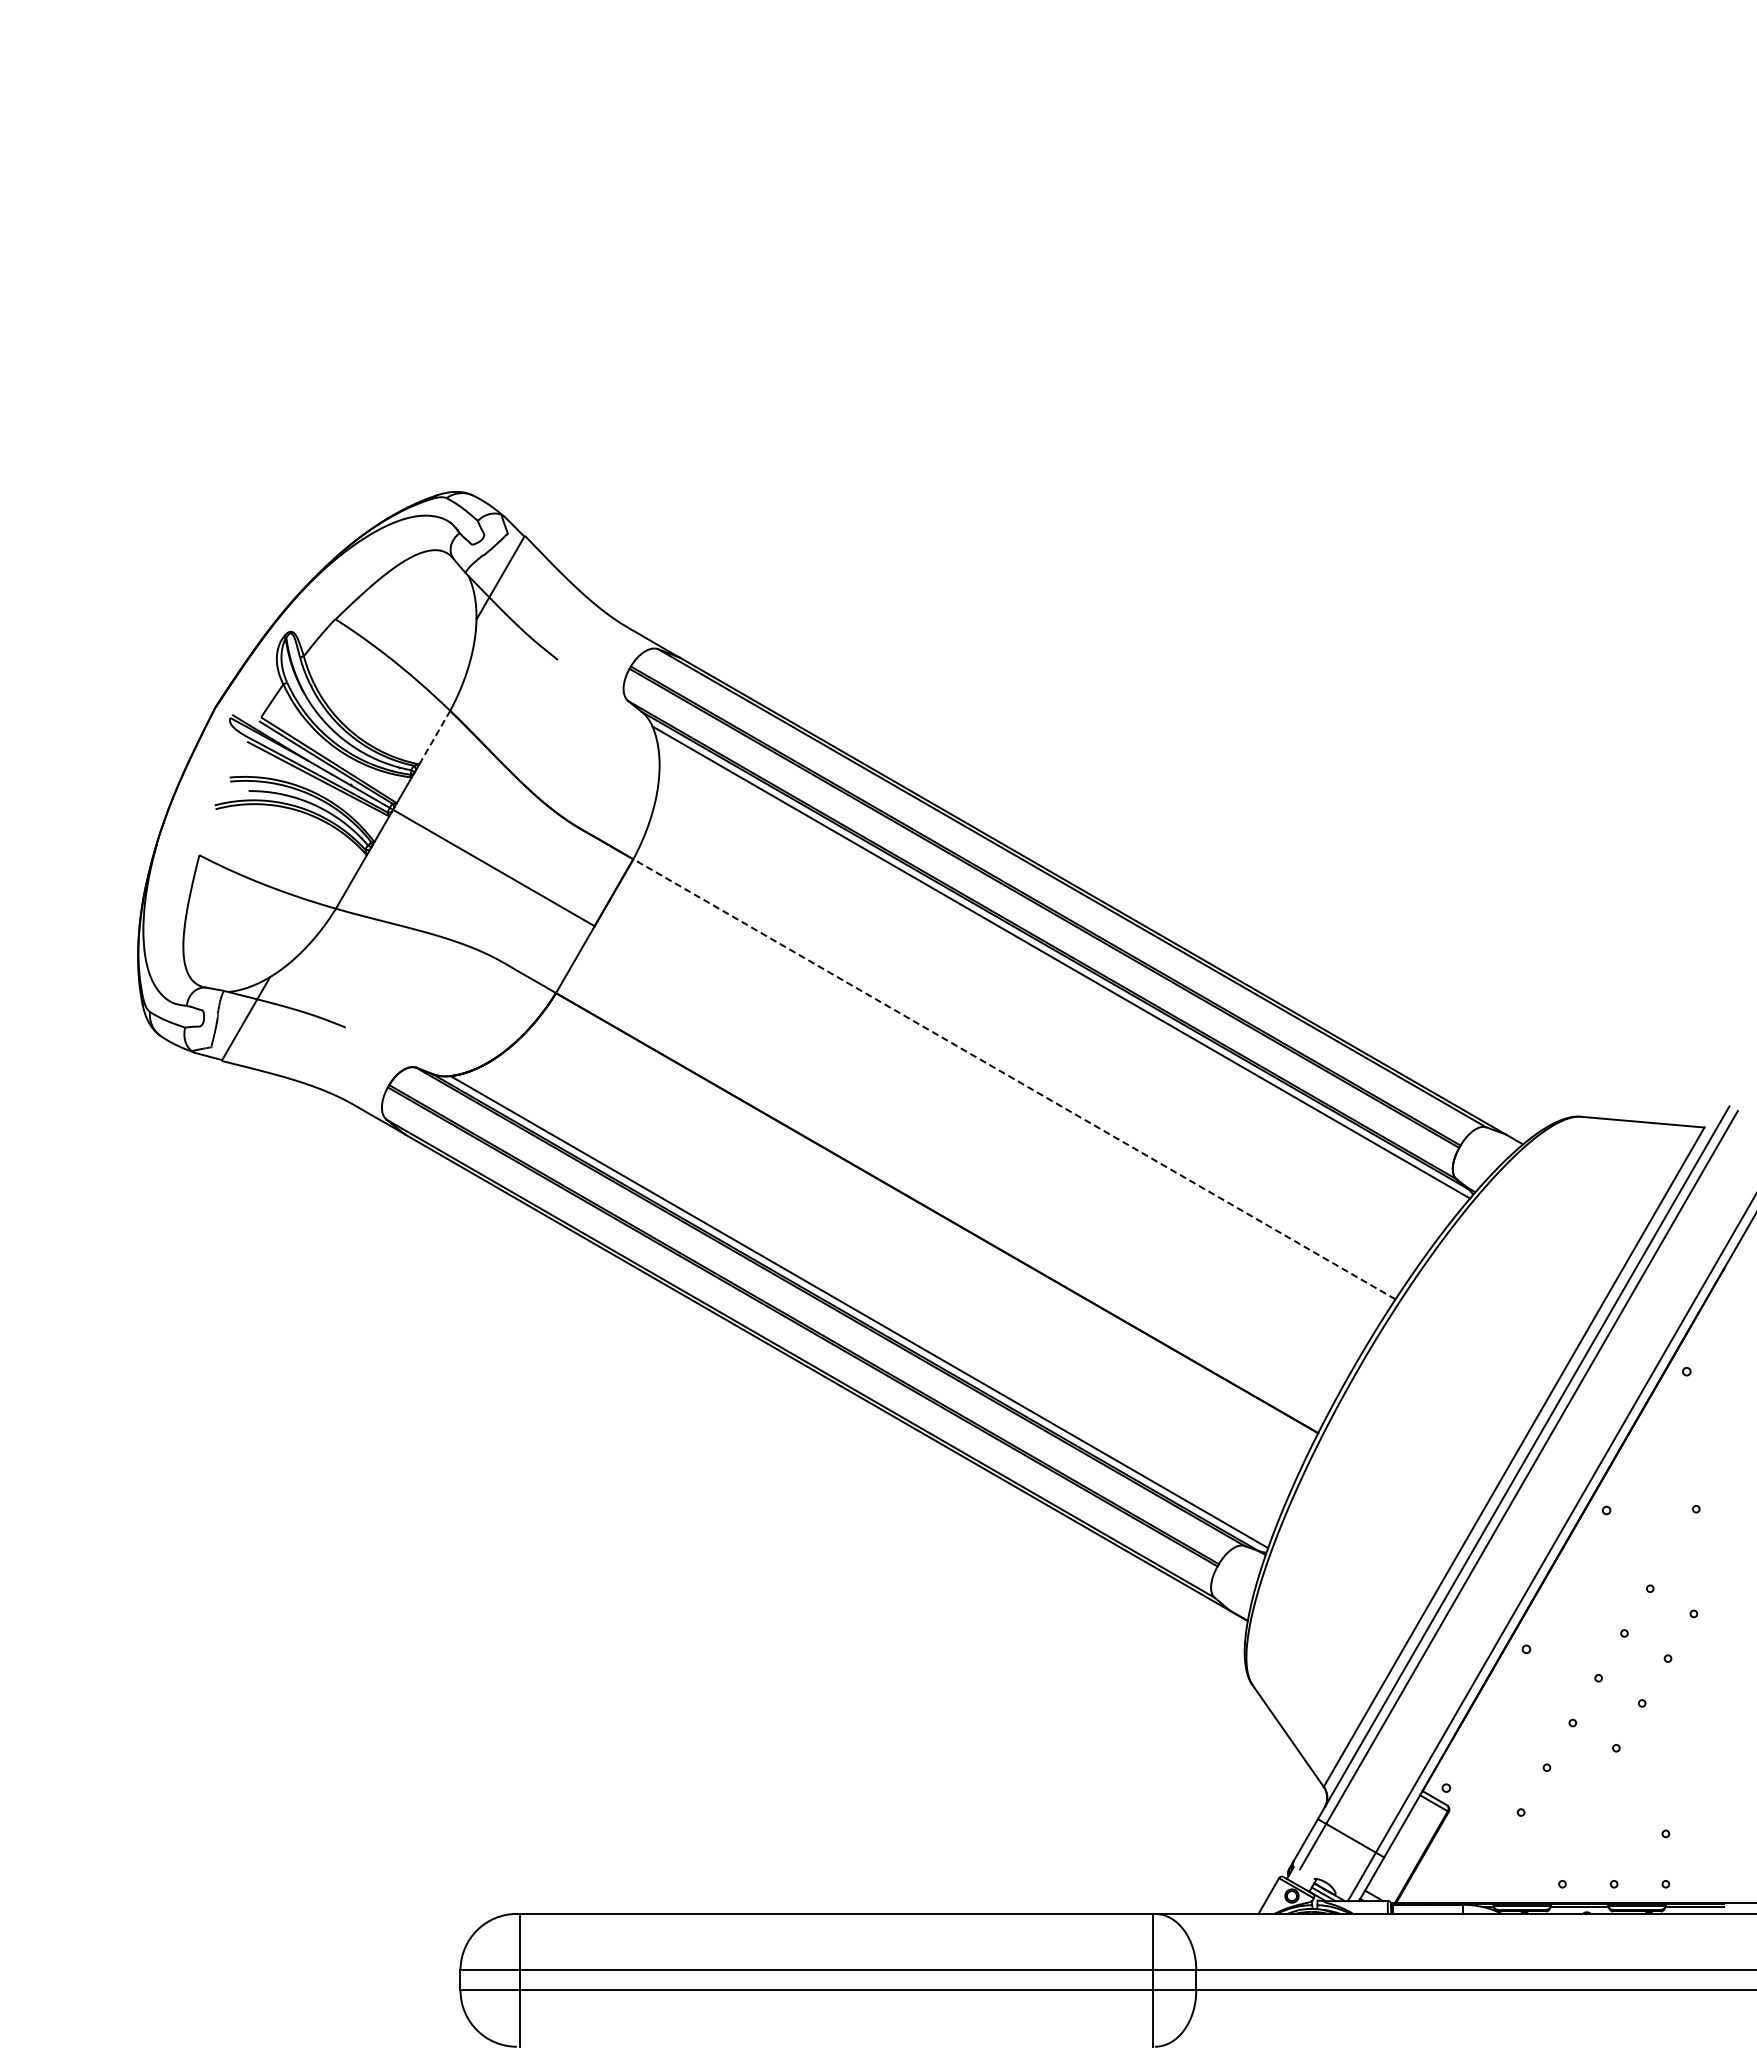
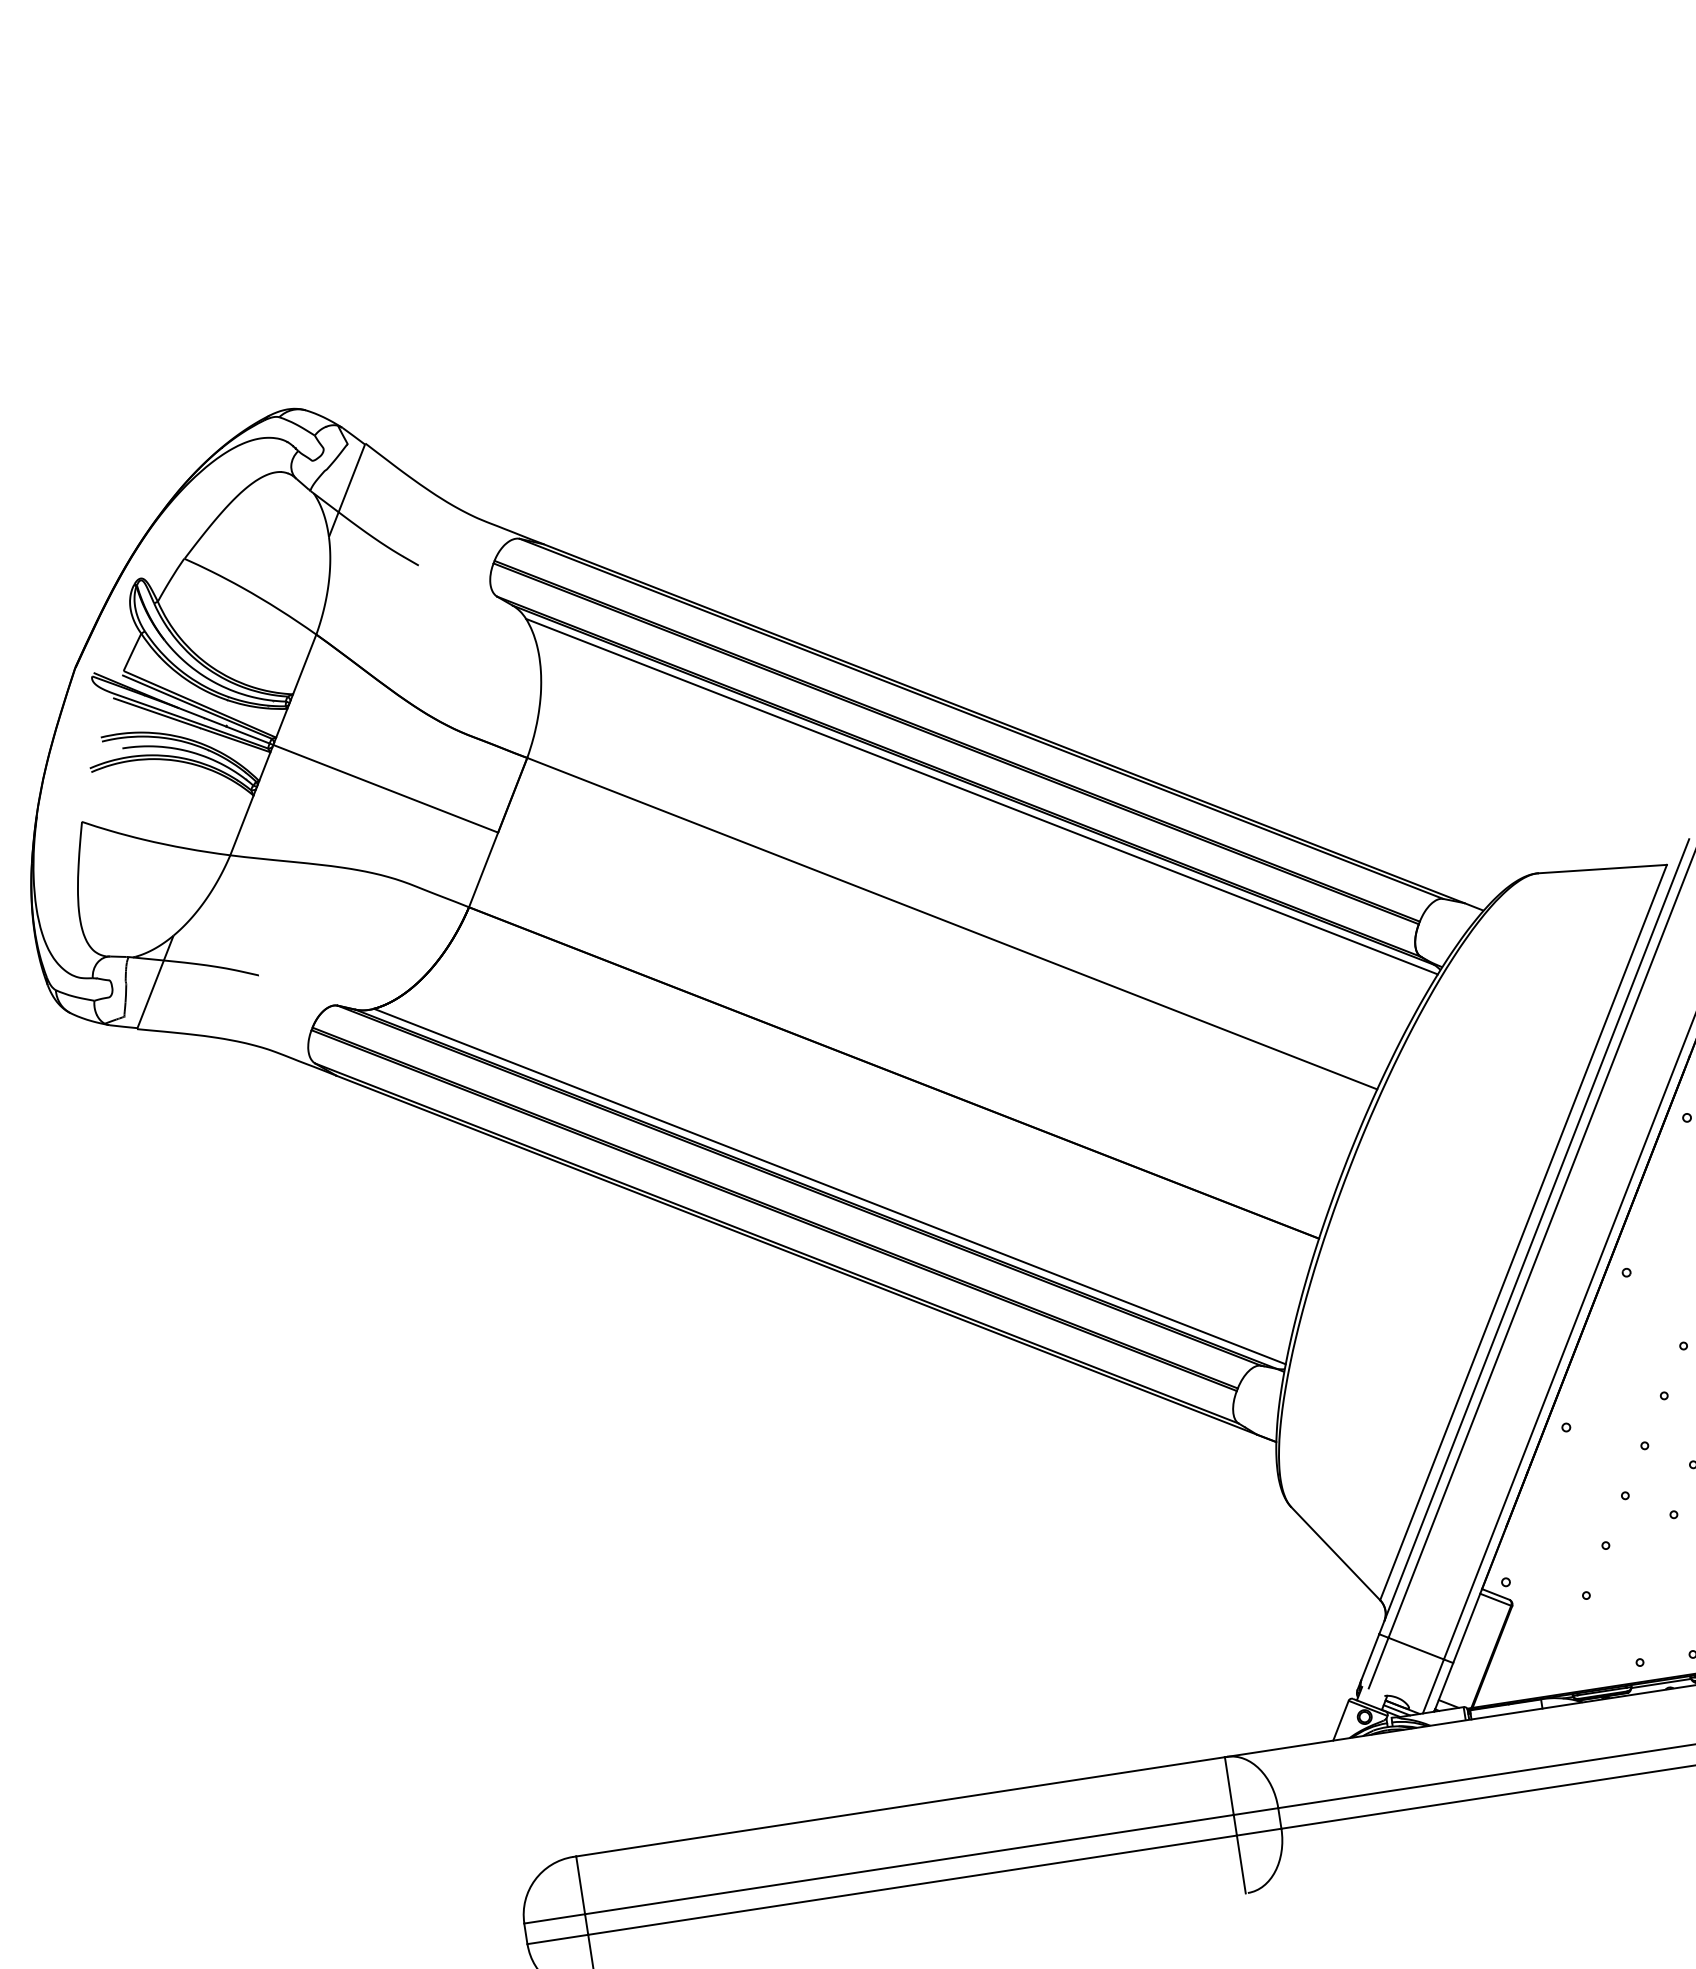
line: (434, 737) -> (304, 664), dashed -> solid
line: (1014, 1079) -> (952, 923), dashed -> solid

